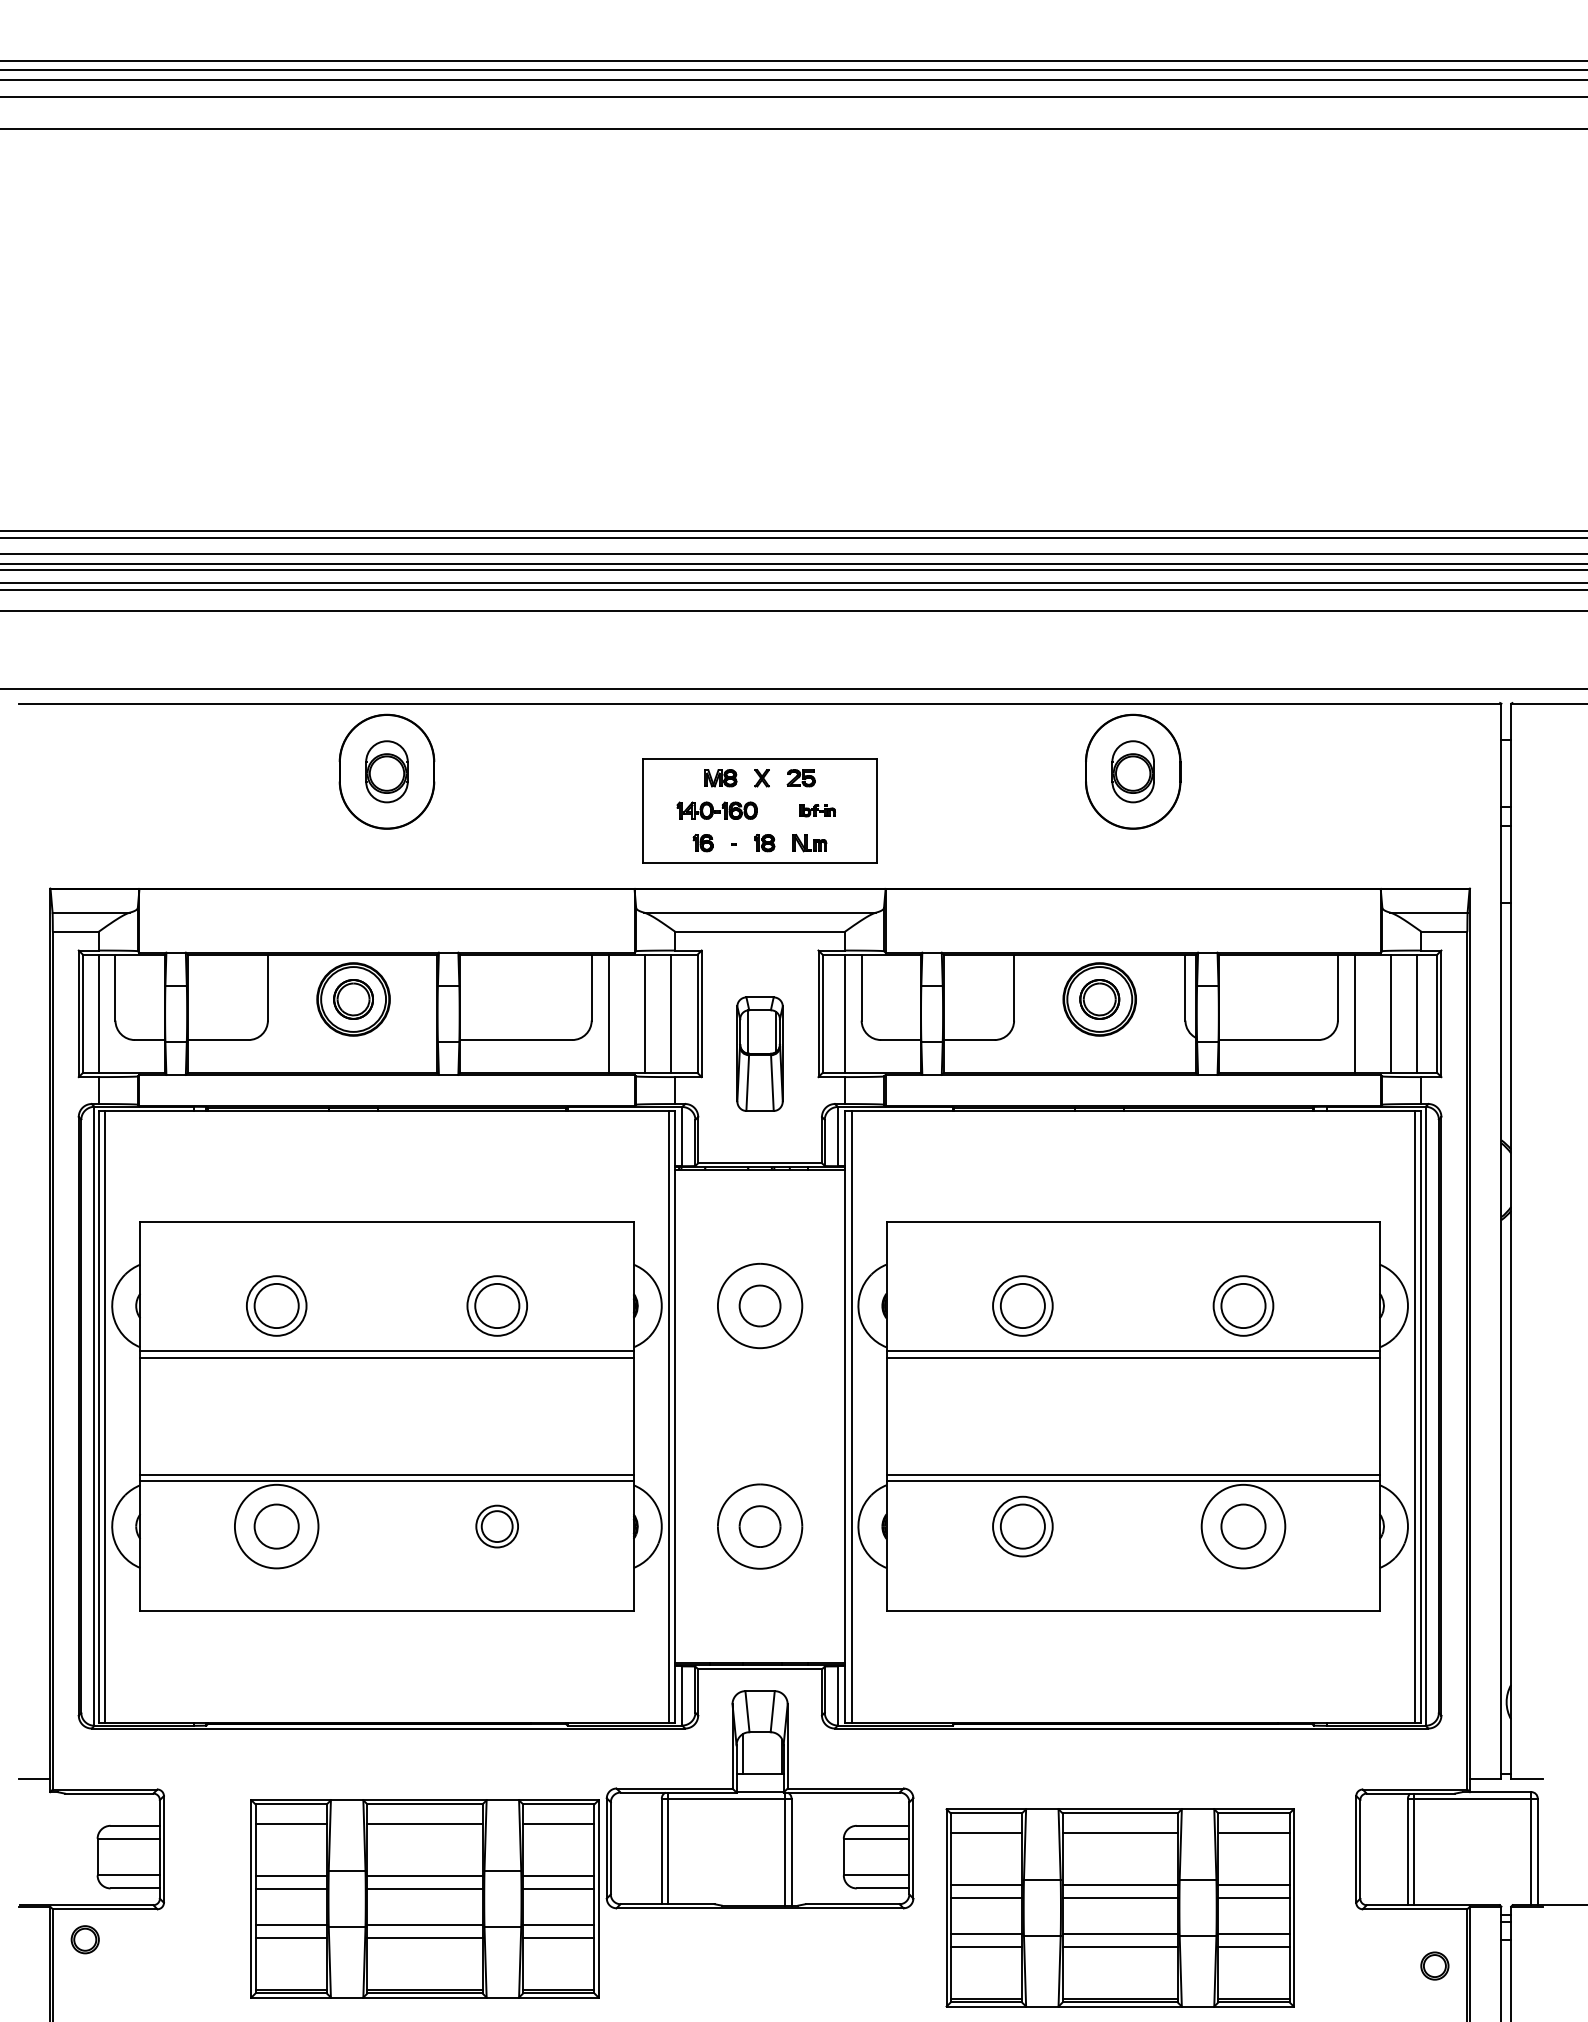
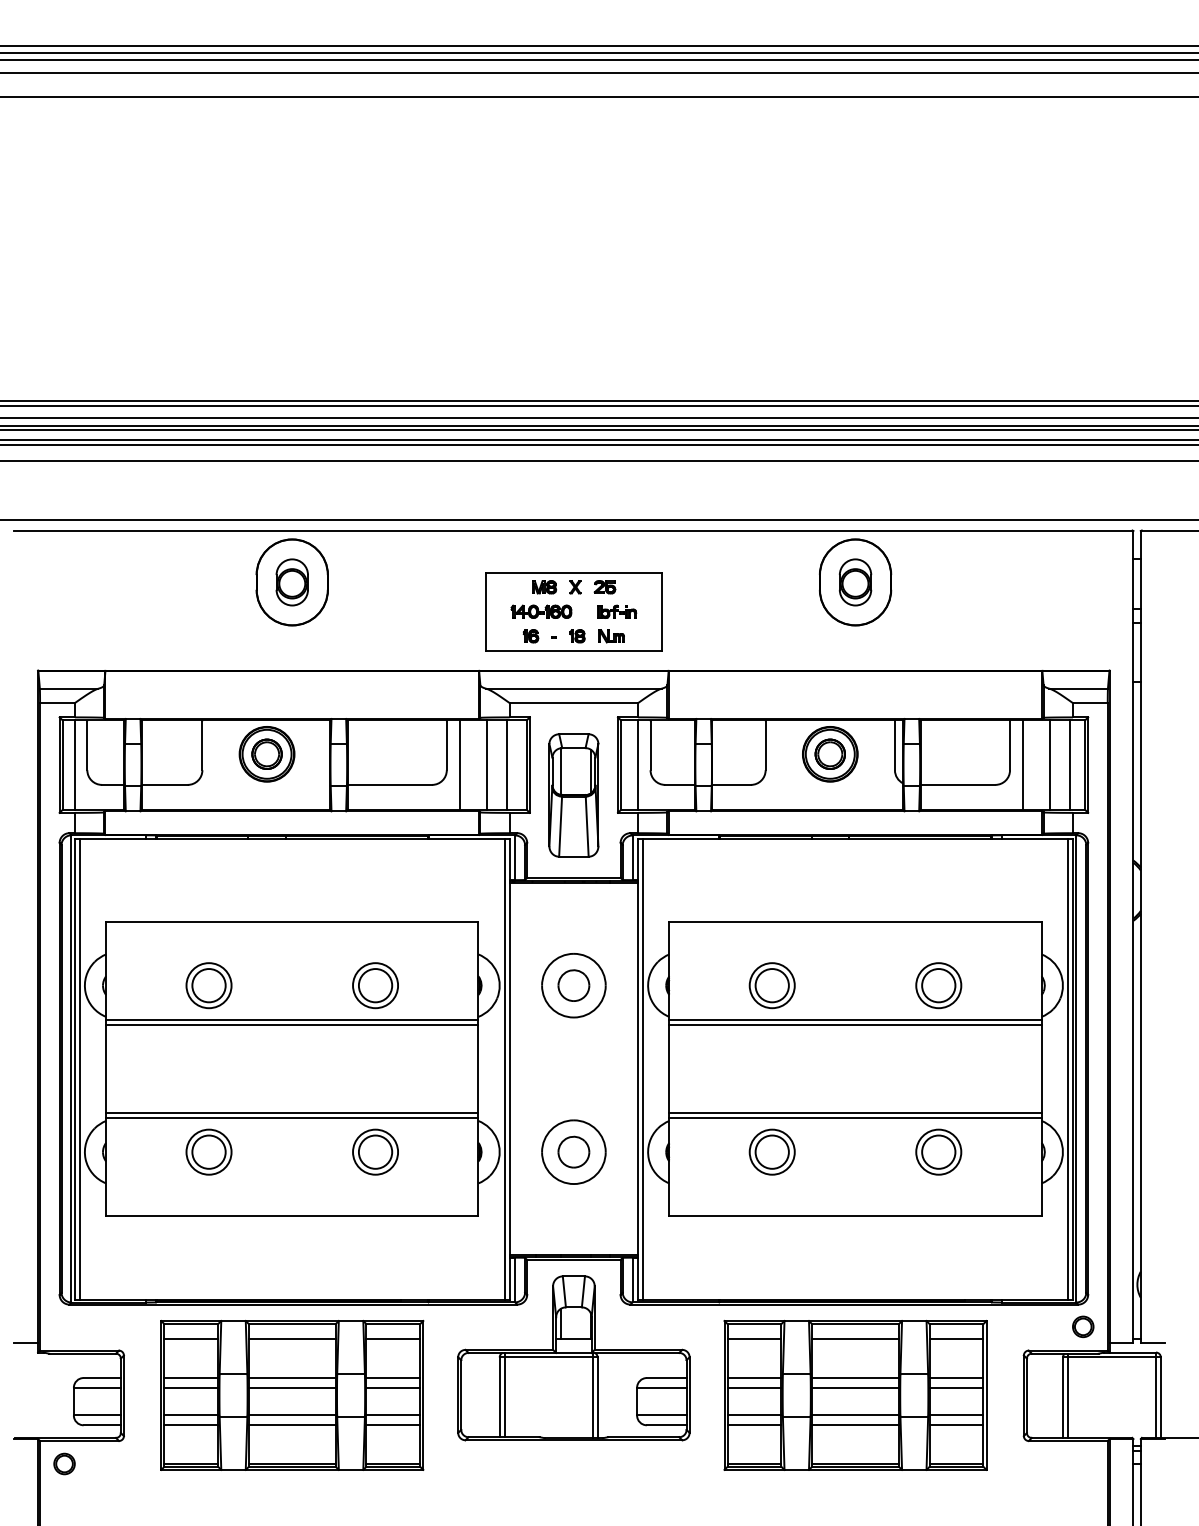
part: (817, 810) -> (617, 611), size x1.43
part: (759, 1054) -> (573, 795), size x1.43
circle: (276, 1526) -> (208, 1152), size x0.71
part: (496, 1526) -> (374, 1152), size x1.43
circle: (1243, 1526) -> (938, 1152), size x0.71
part: (424, 1898) -> (291, 1395), moved
part: (1119, 1907) -> (854, 1395), moved
part: (1434, 1965) -> (1082, 1326), moved

